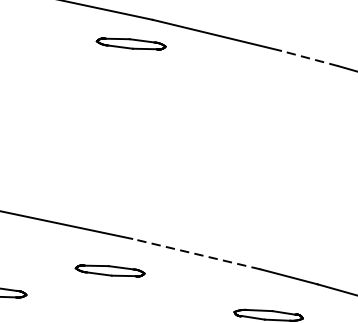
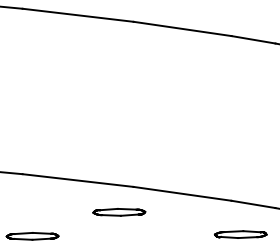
part: (131, 44) -> (119, 41), removed
line: (309, 58) -> (253, 39), dashed -> solid
line: (196, 253) -> (182, 193), dashed -> solid

